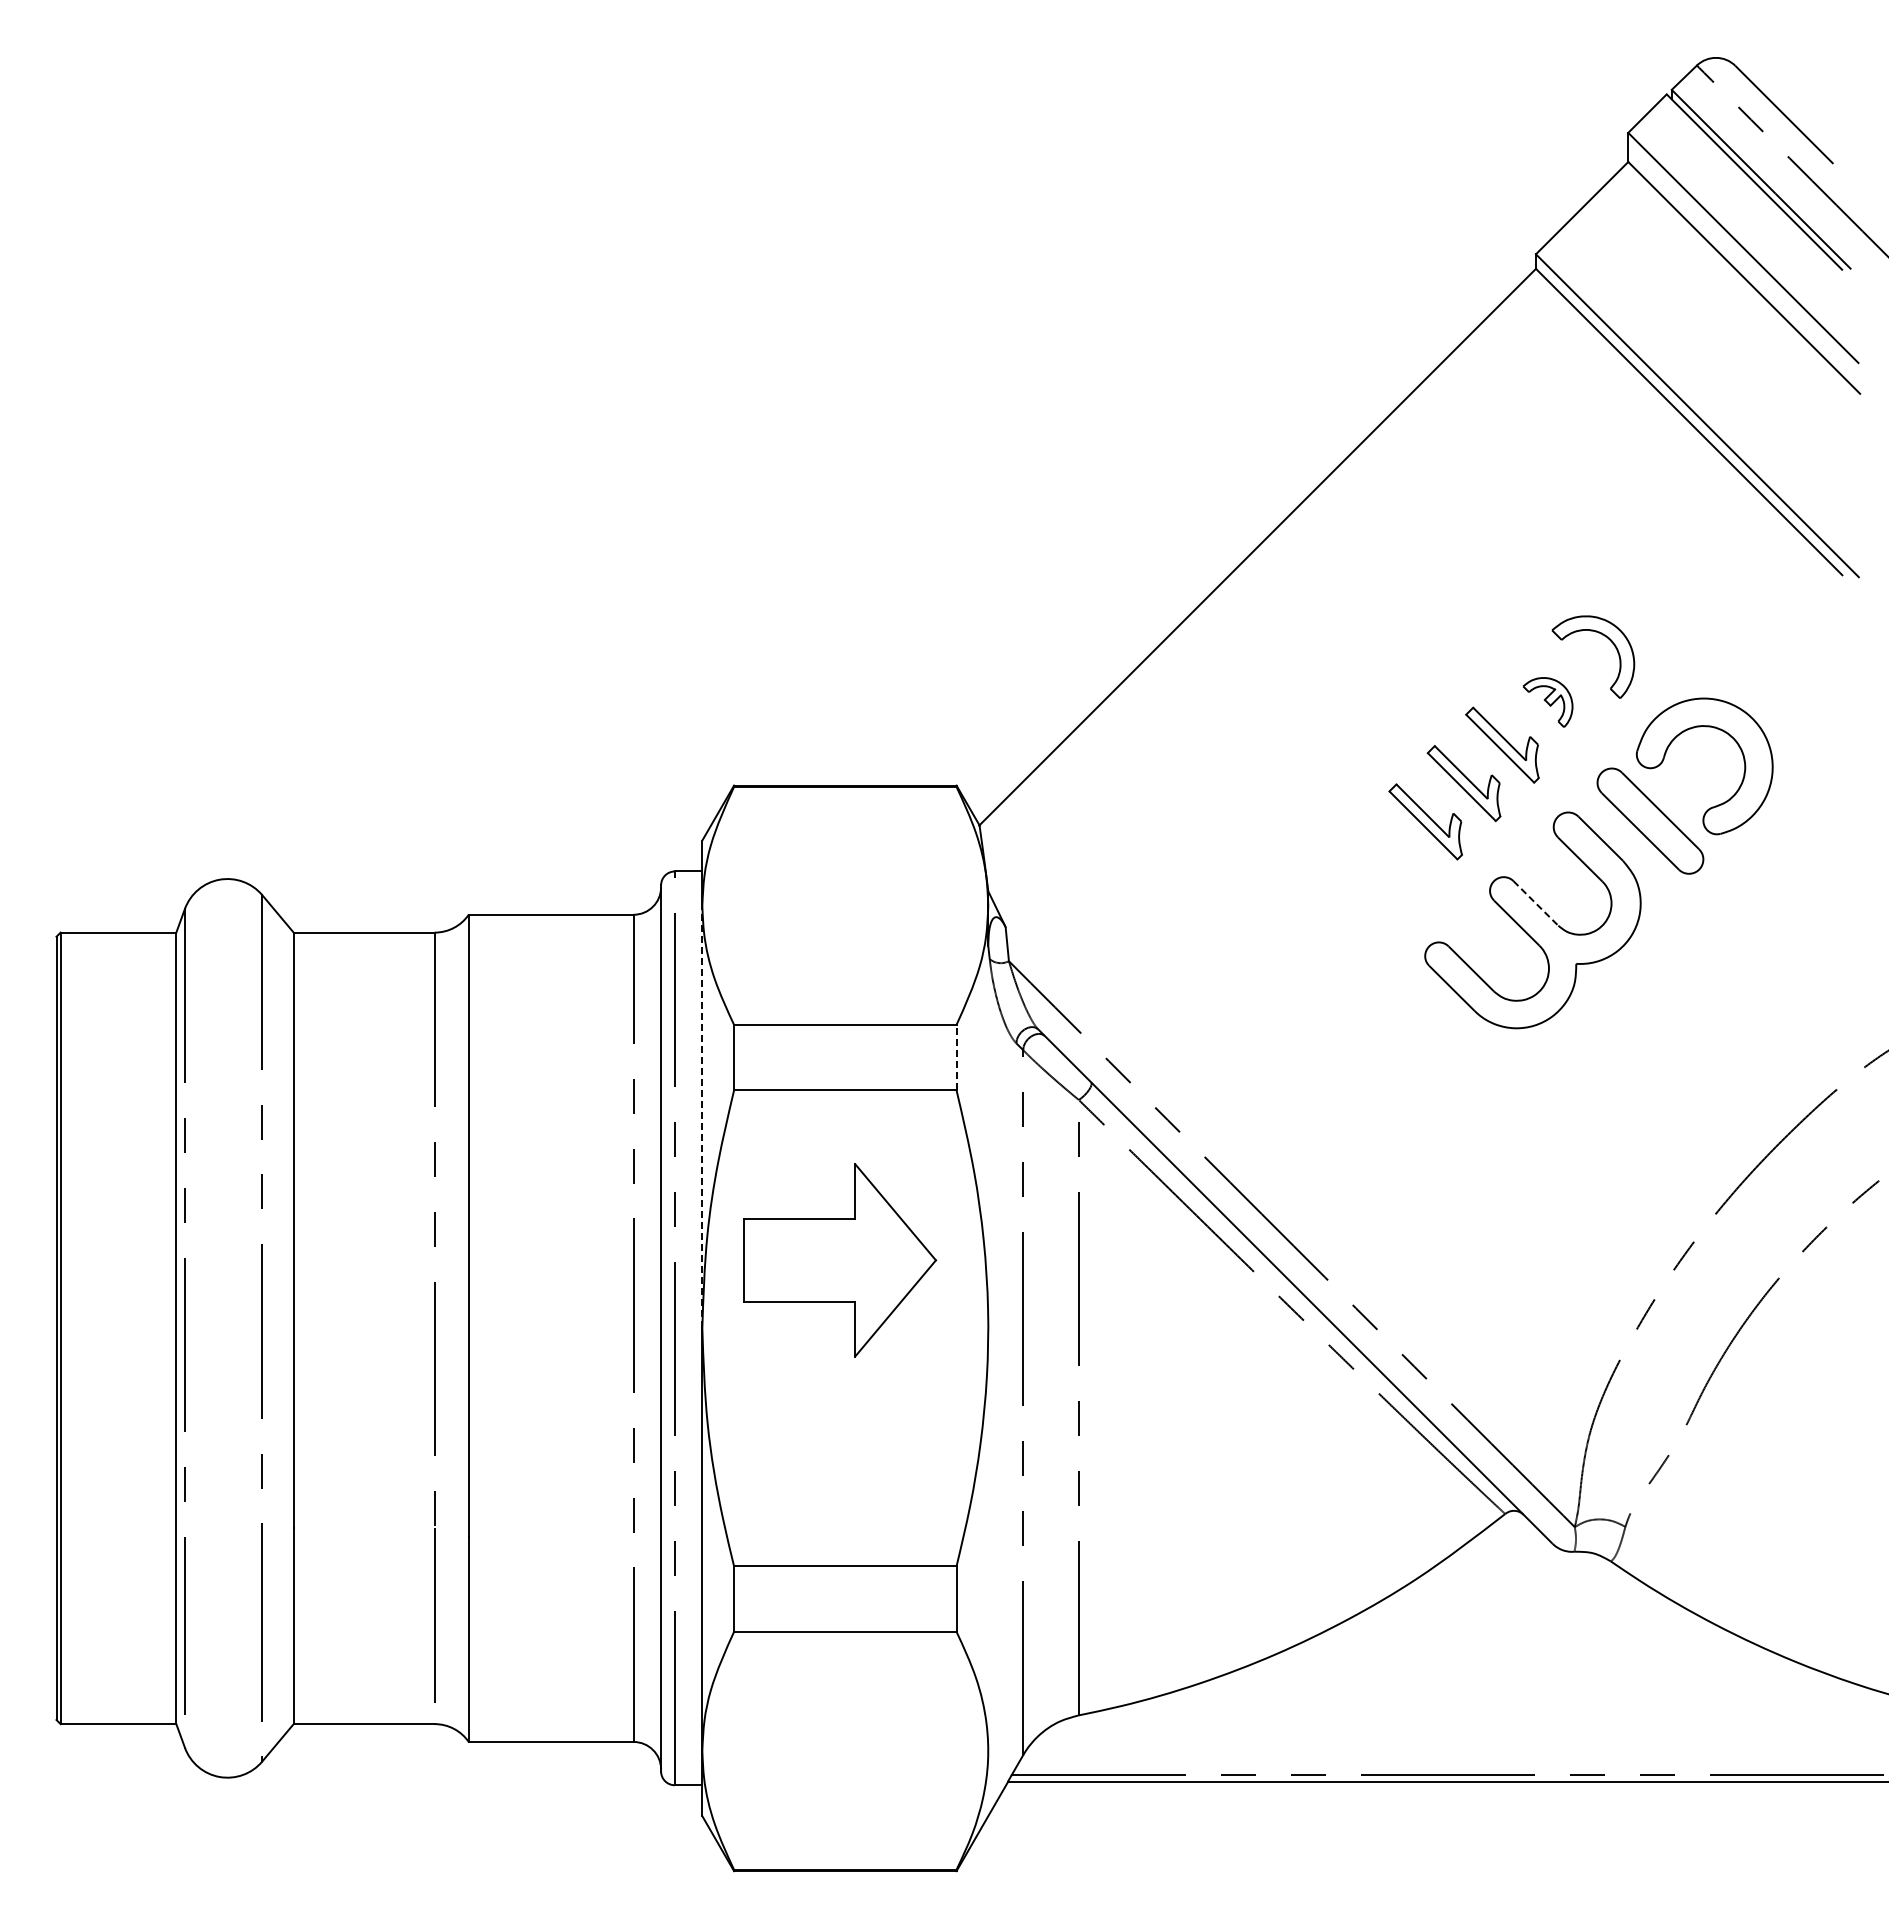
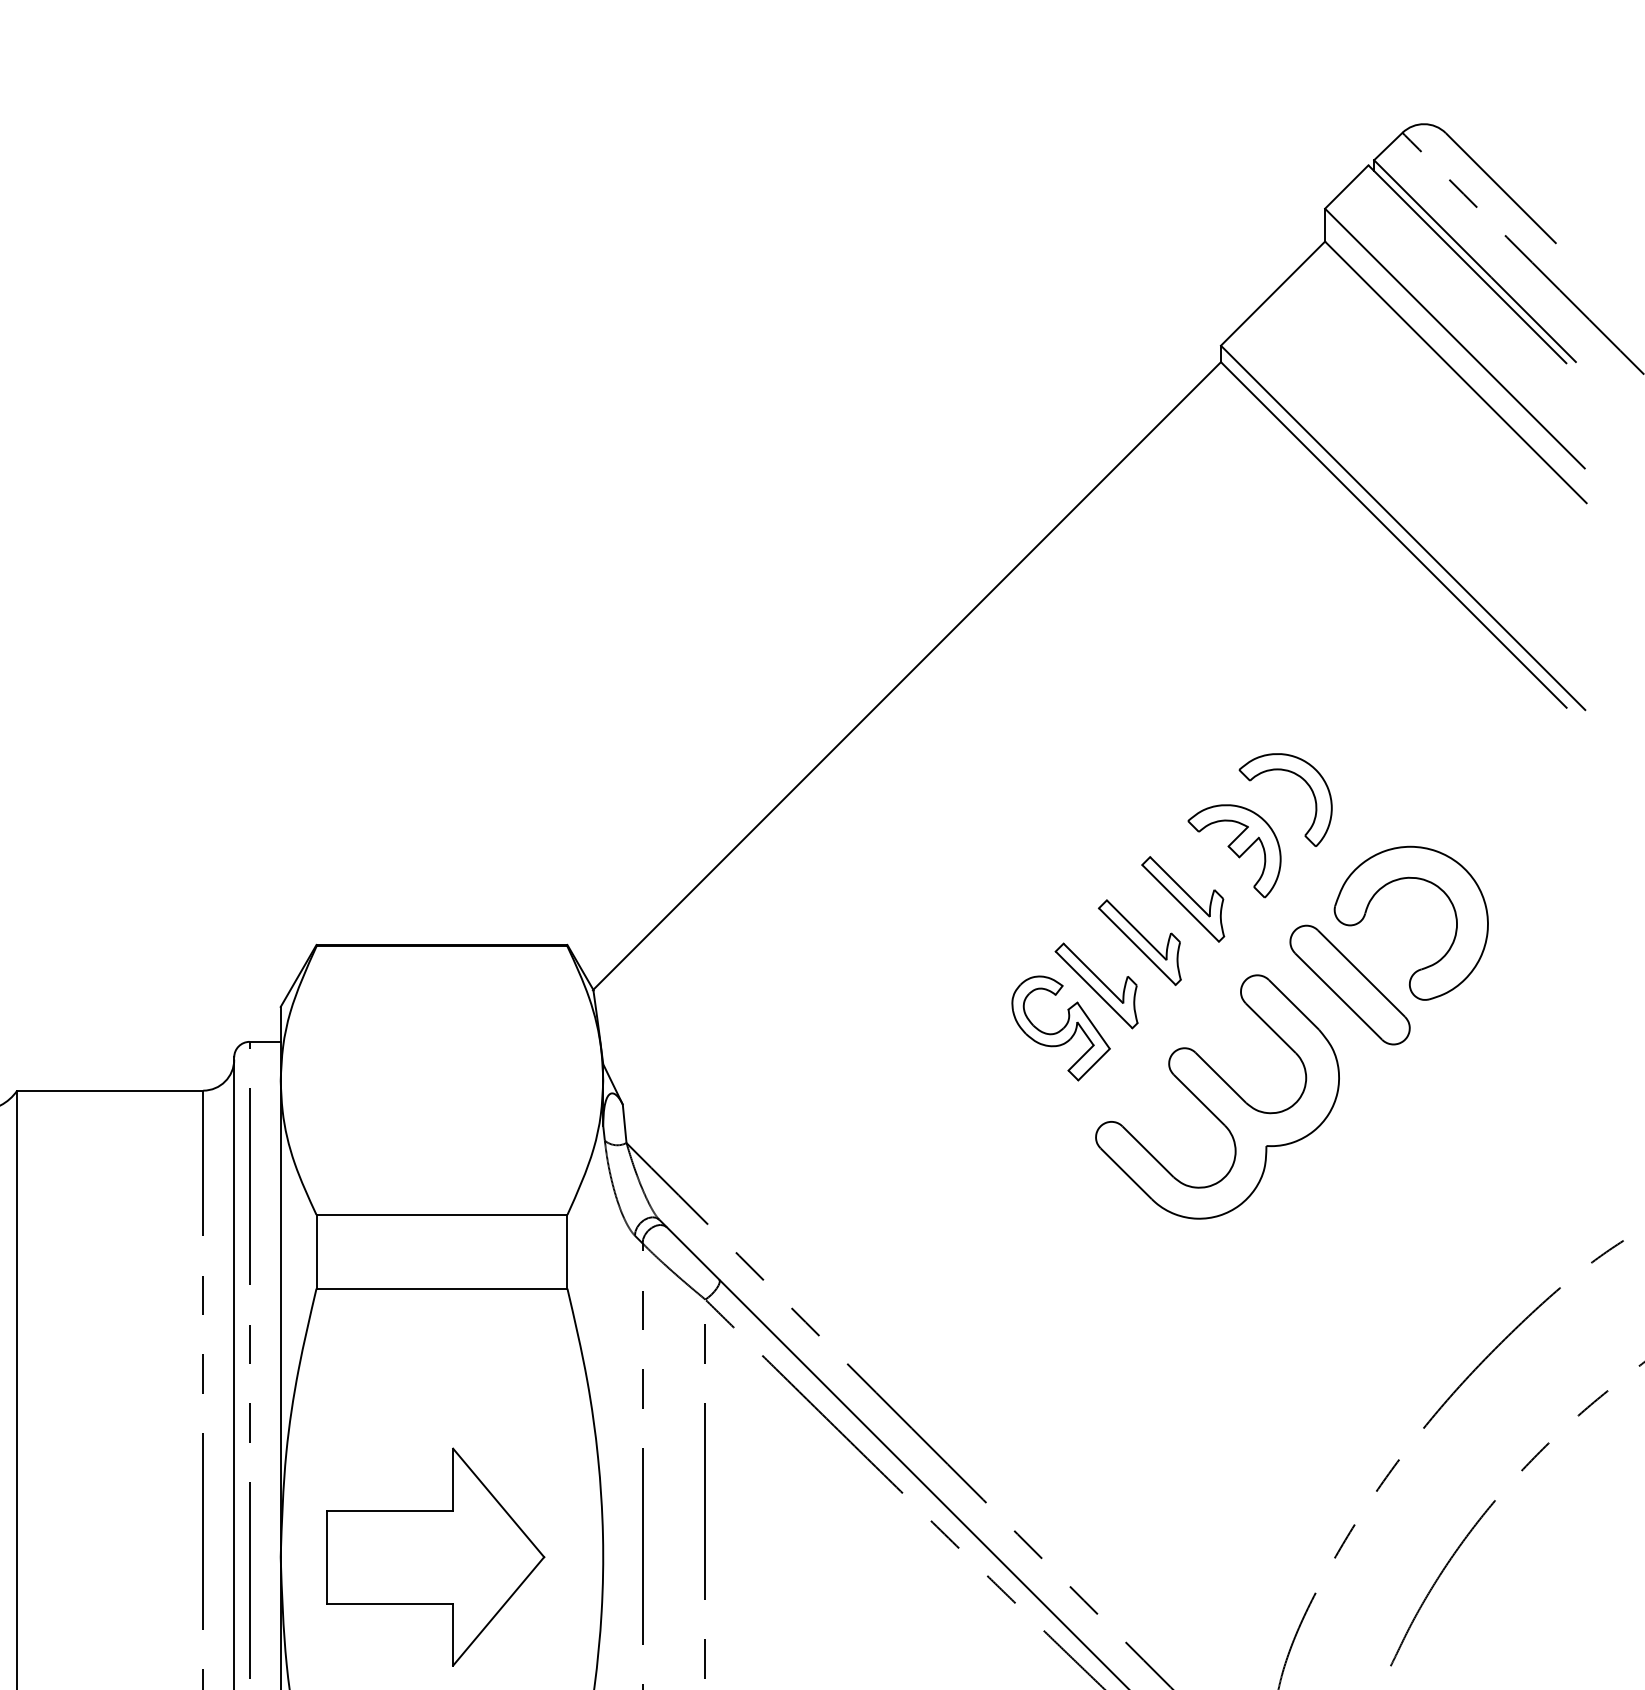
part: (1547, 702) -> (1233, 851), size x1.67
part: (1394, 859) -> (1061, 1028), added
line: (1535, 903) -> (1220, 1077), dashed -> solid
line: (956, 1057) -> (567, 1251), dashed -> solid
line: (702, 1116) -> (280, 1318), dashed -> solid
part: (840, 1260) -> (436, 1557), moved

